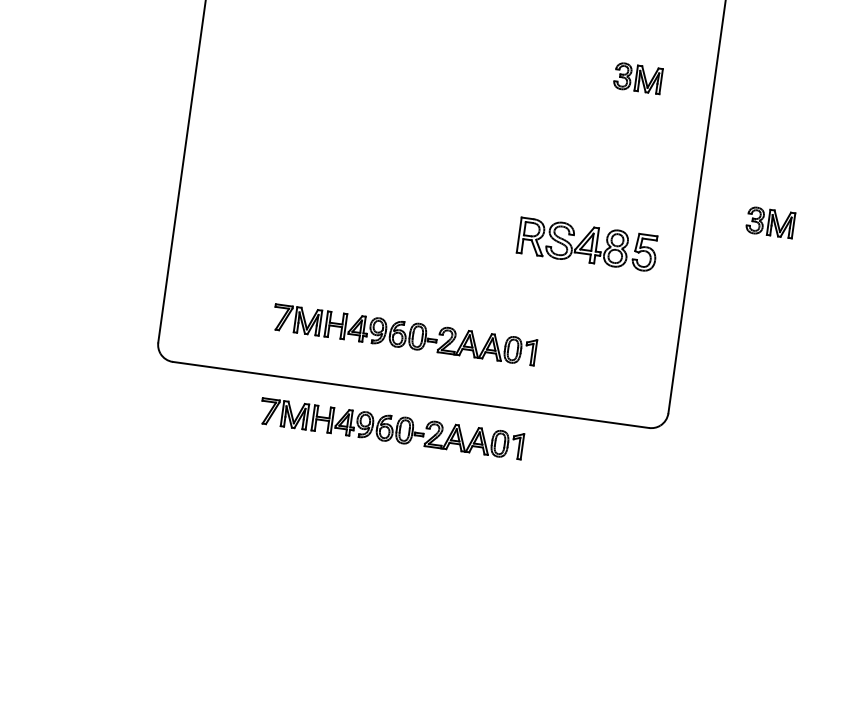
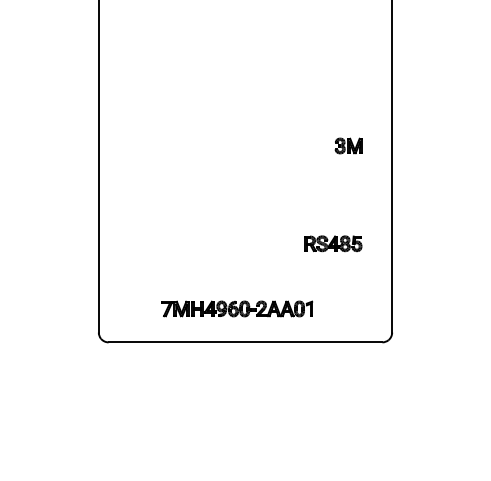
part: (770, 221) -> (434, 216), removed
part: (587, 244) -> (333, 243), size x0.71
part: (390, 427) -> (236, 362), removed

